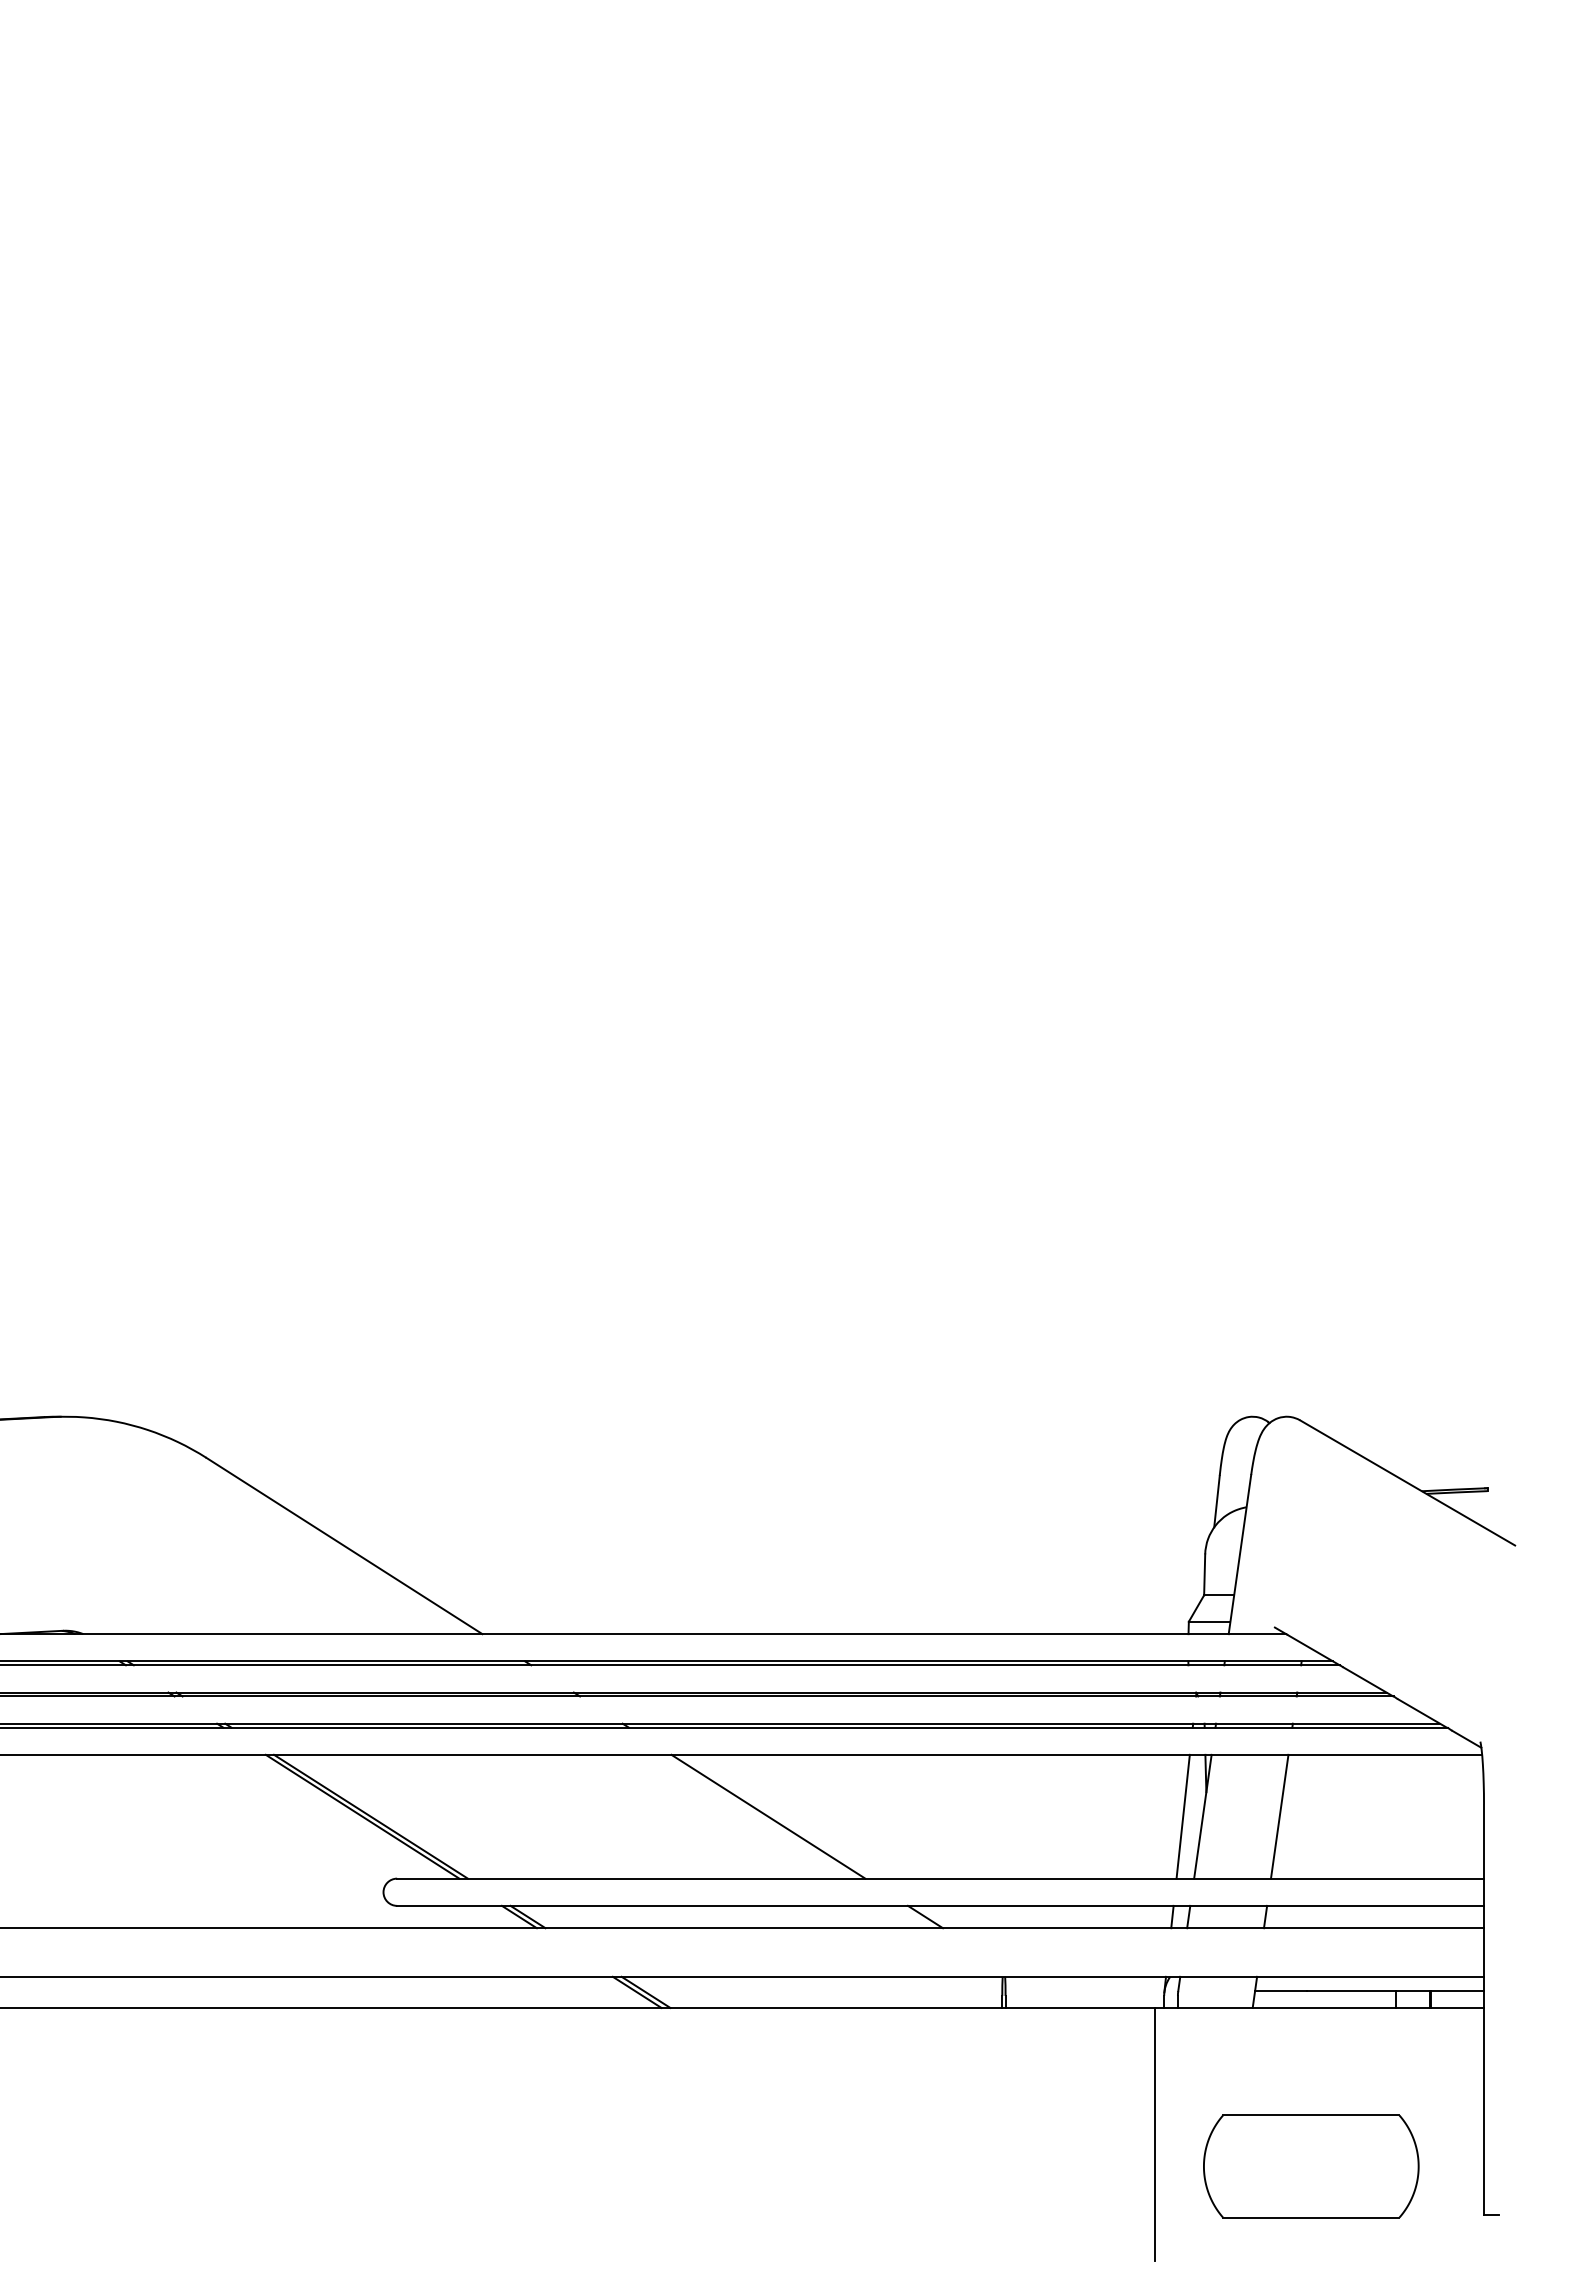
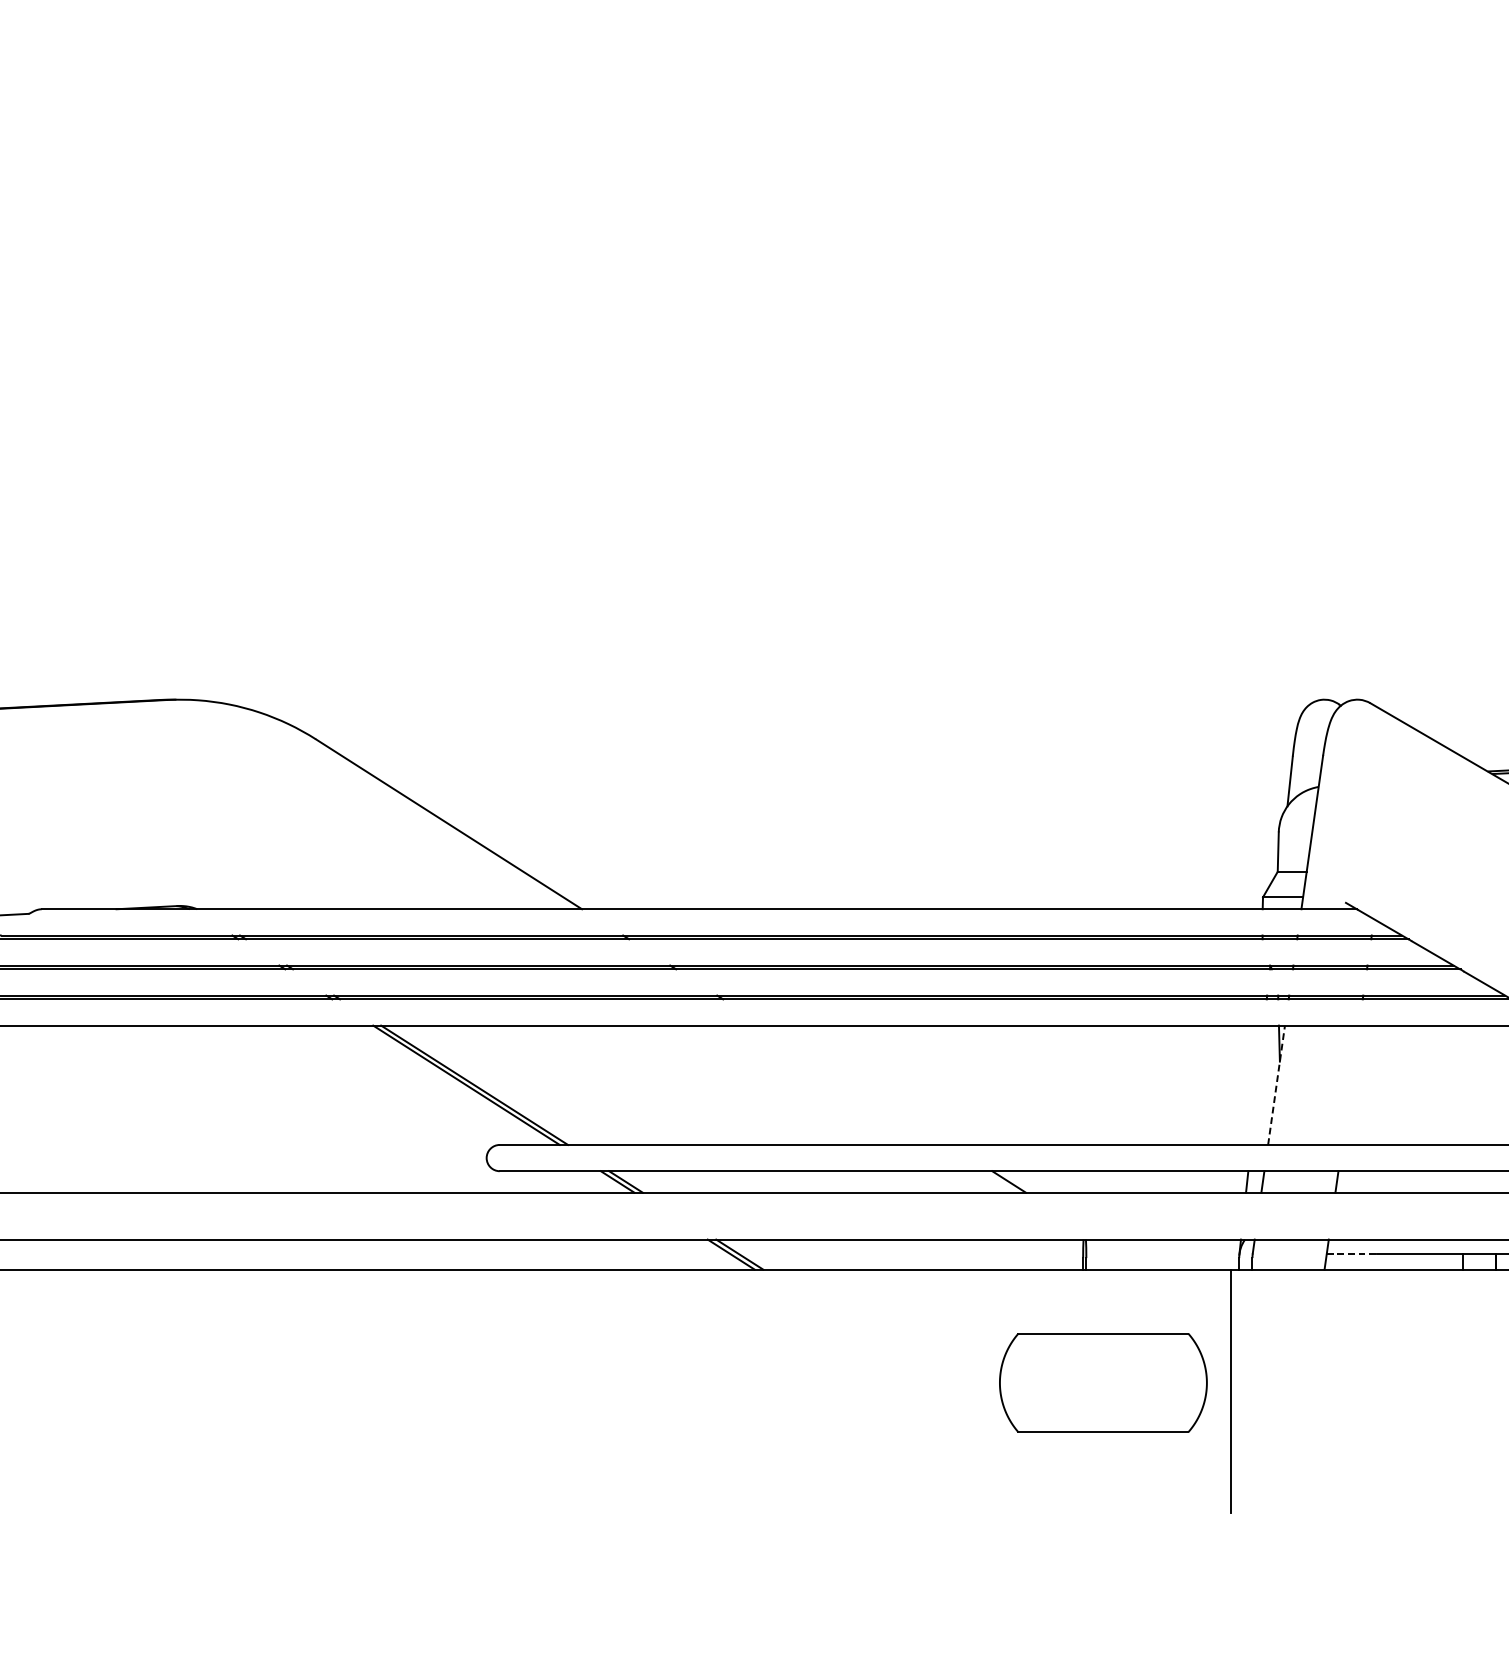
line: (768, 1816) -> (857, 1085), removed
line: (1182, 1816) -> (1256, 1085), removed
line: (1202, 1816) -> (1276, 1085), solid -> dashed
line: (1279, 1816) -> (1350, 1085), removed
line: (1280, 1991) -> (1351, 1253), solid -> dashed
part: (1311, 2166) -> (1103, 1382), moved

